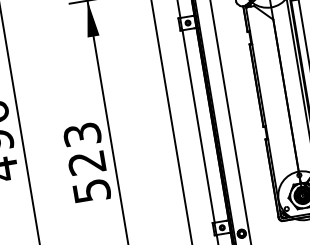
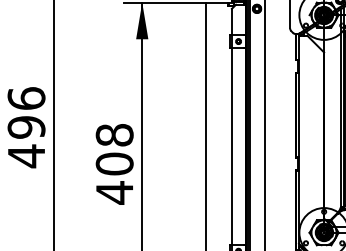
text: (86, 163) -> (114, 164), 523 -> 408

